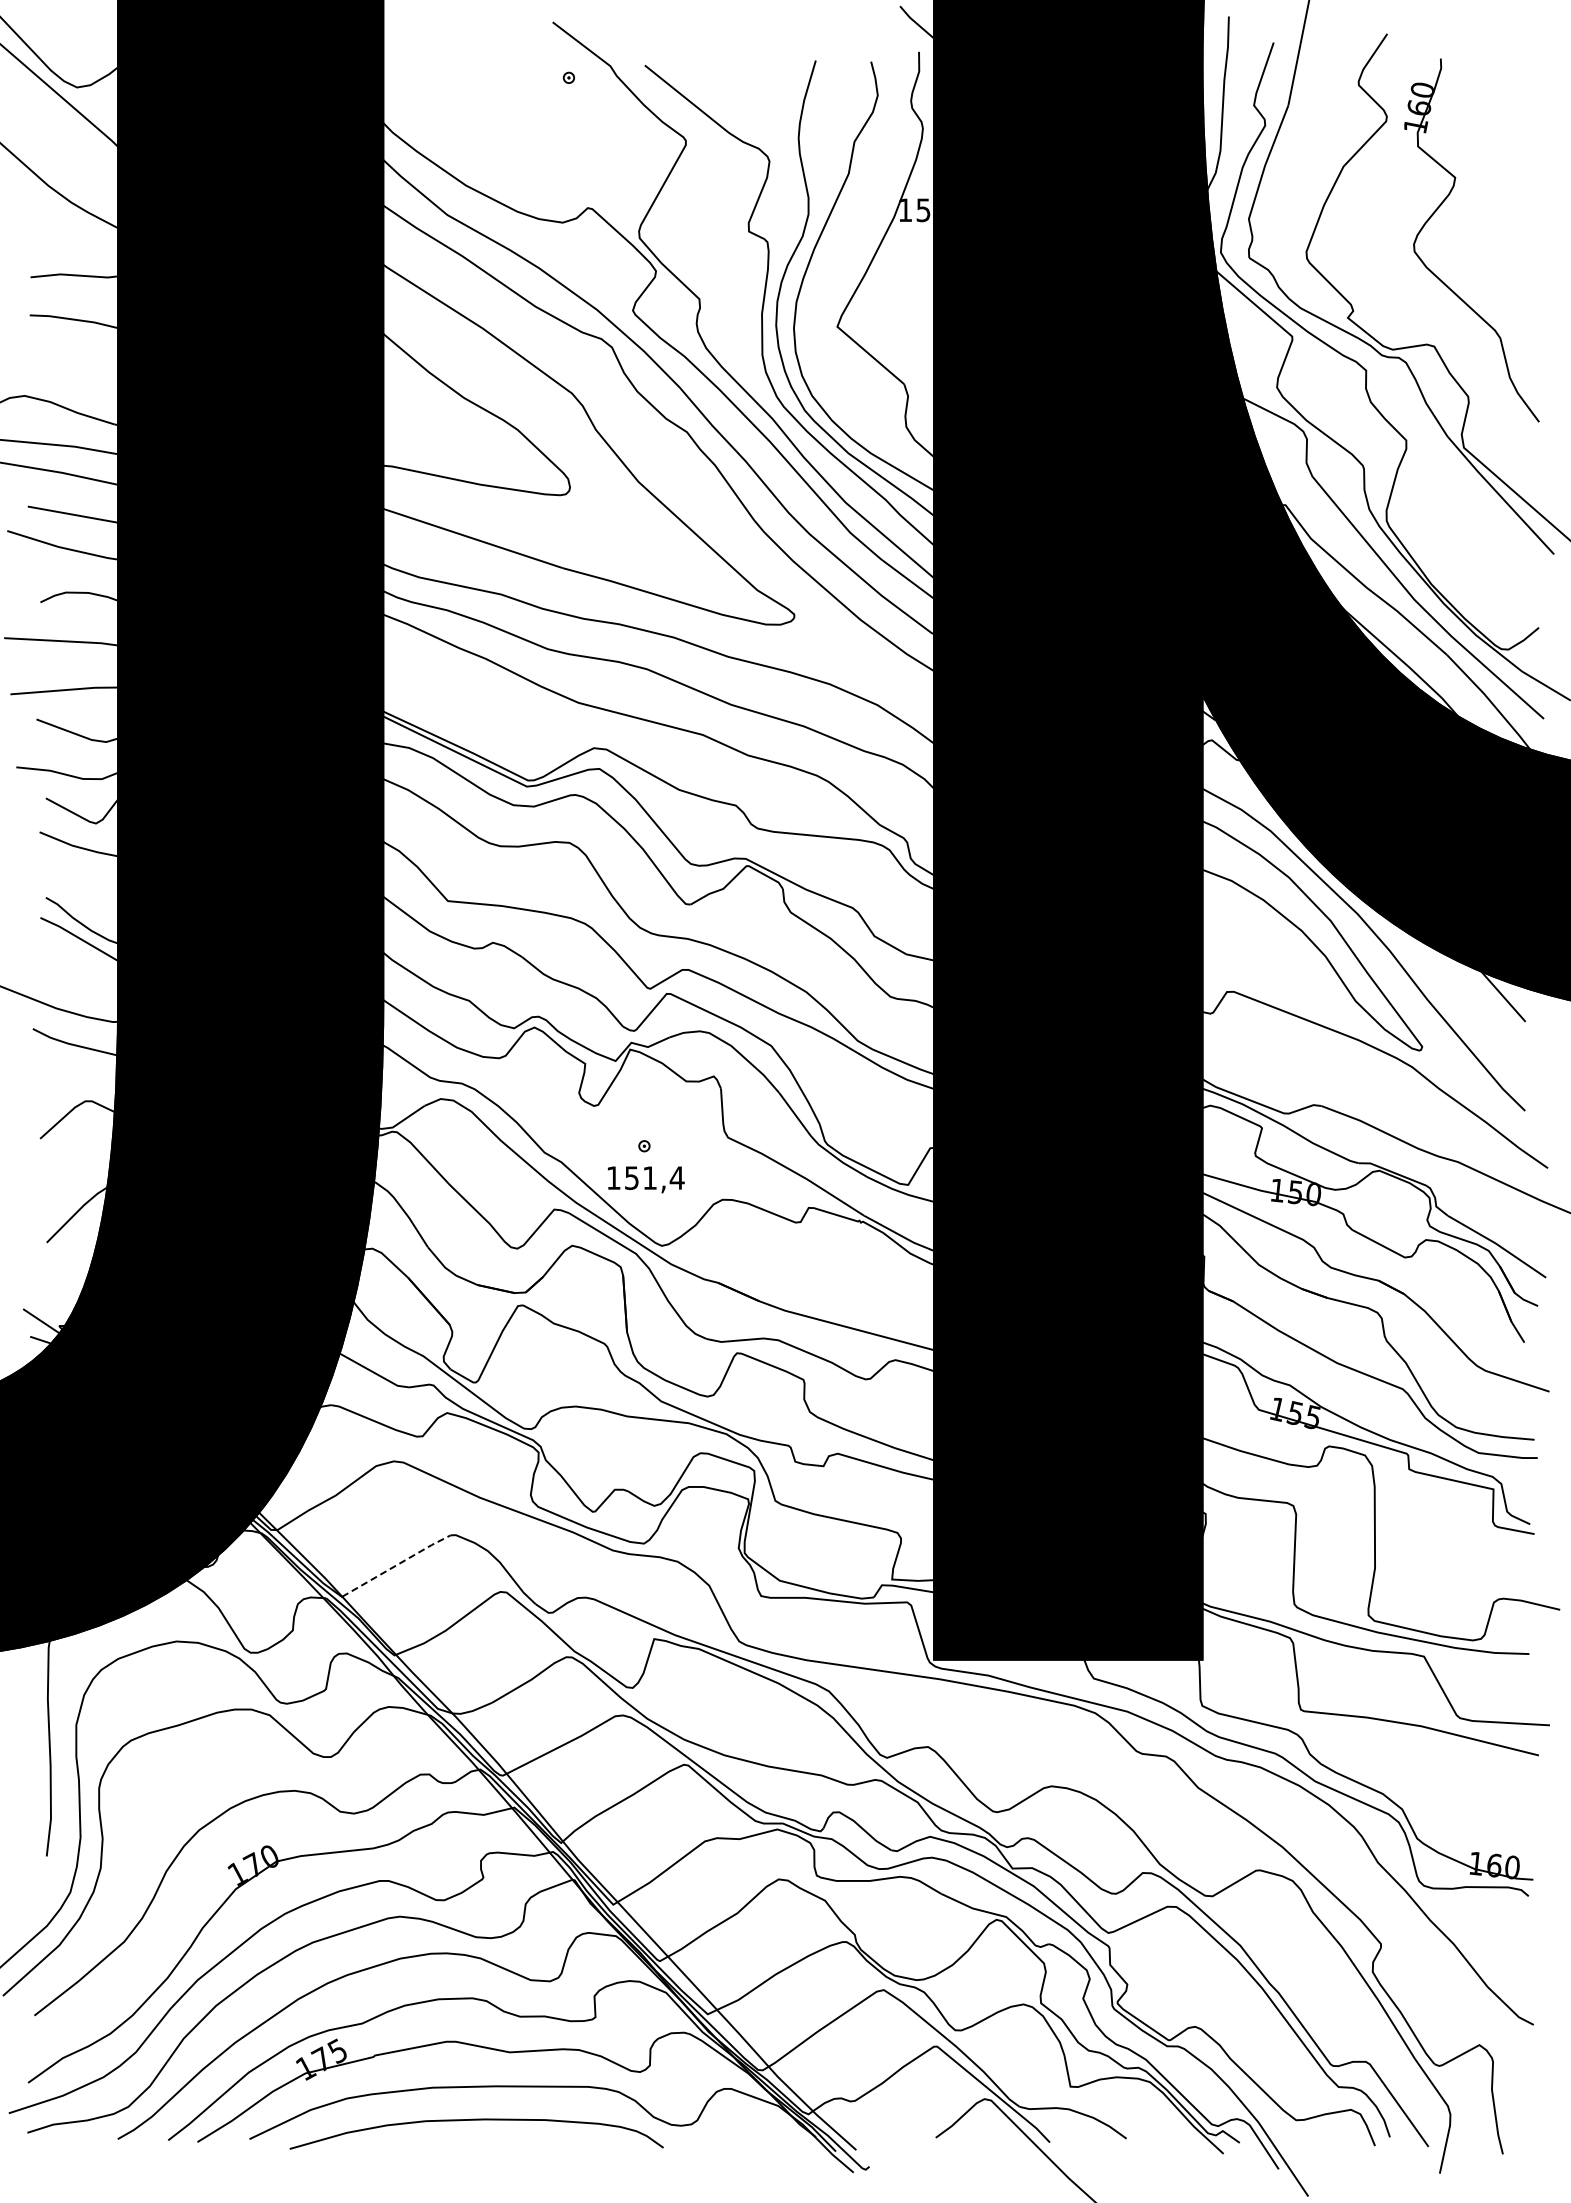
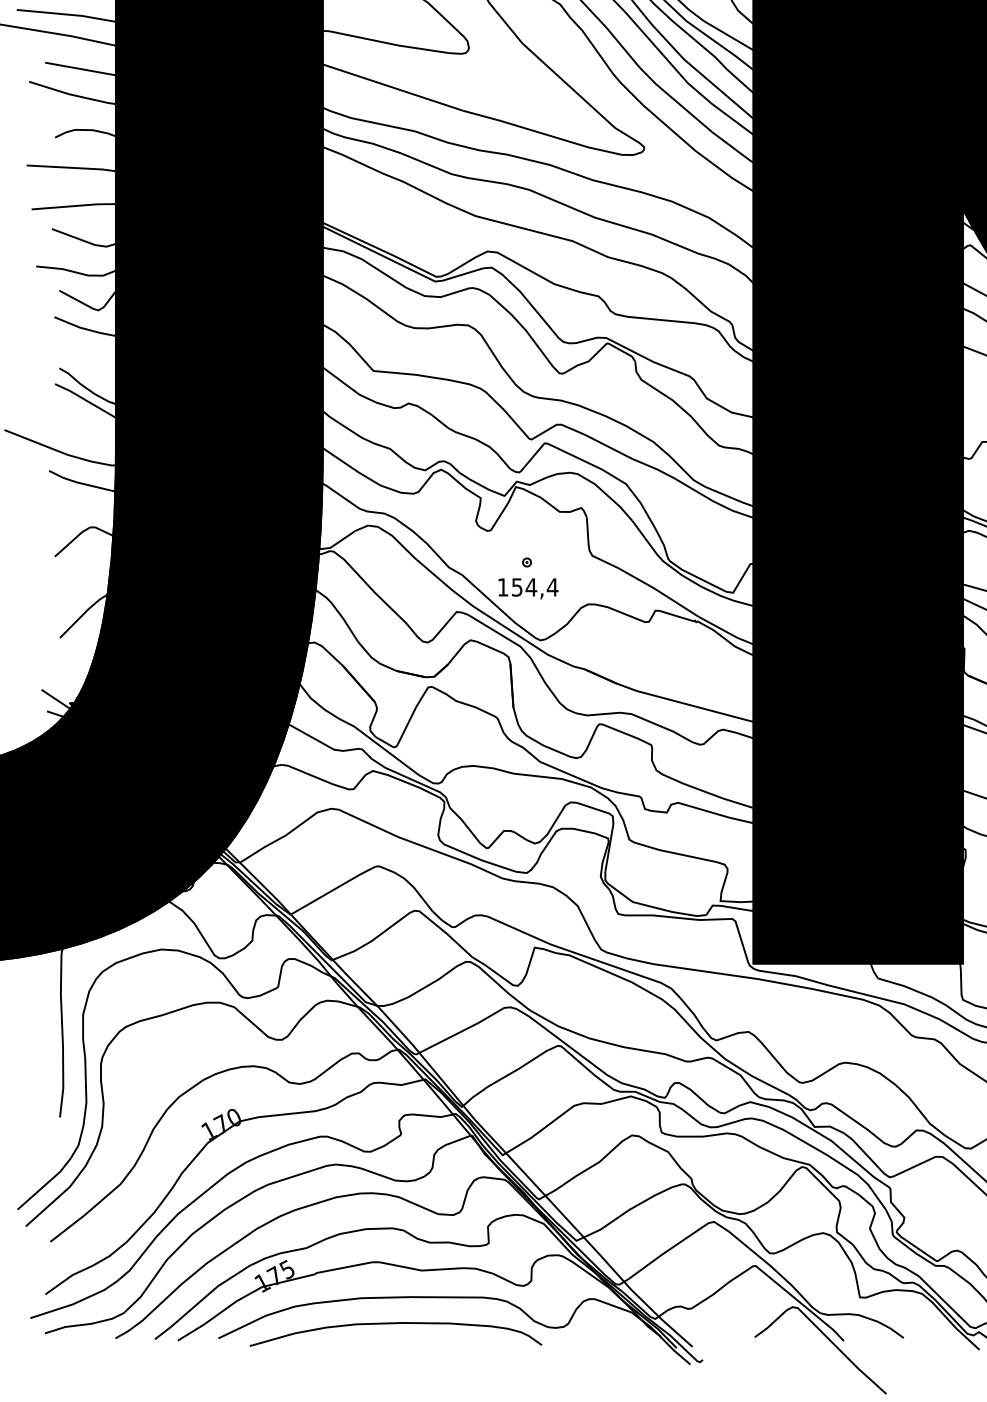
text: (649, 1177) -> (530, 586), 151,4 -> 154,4
line: (397, 1564) -> (334, 889), dashed -> solid

